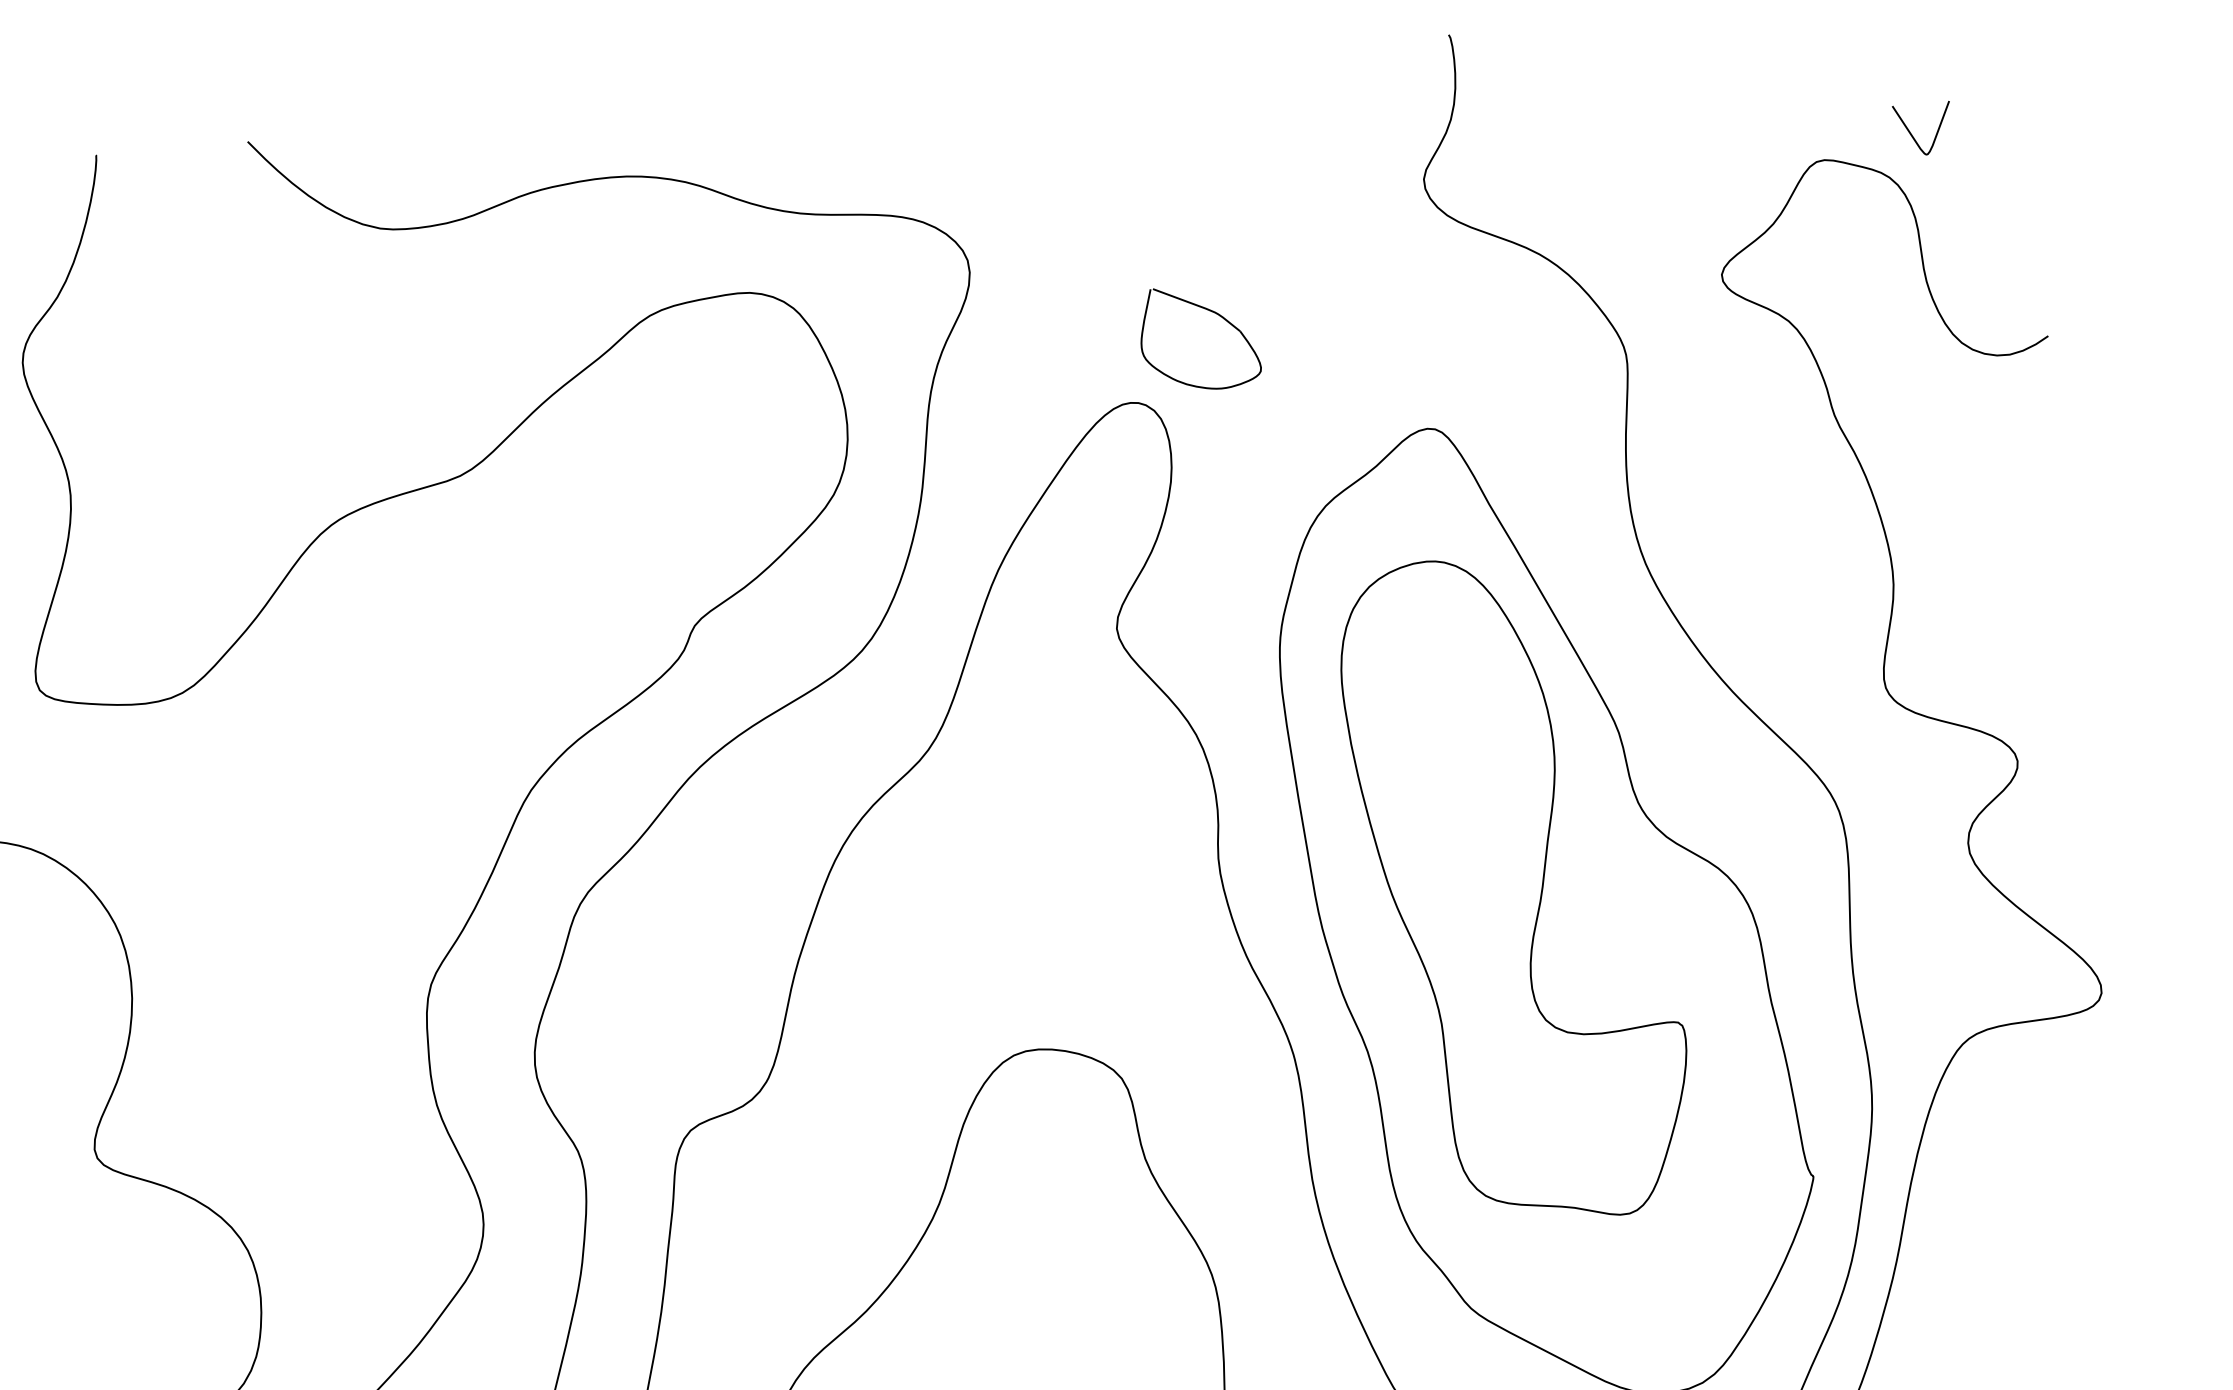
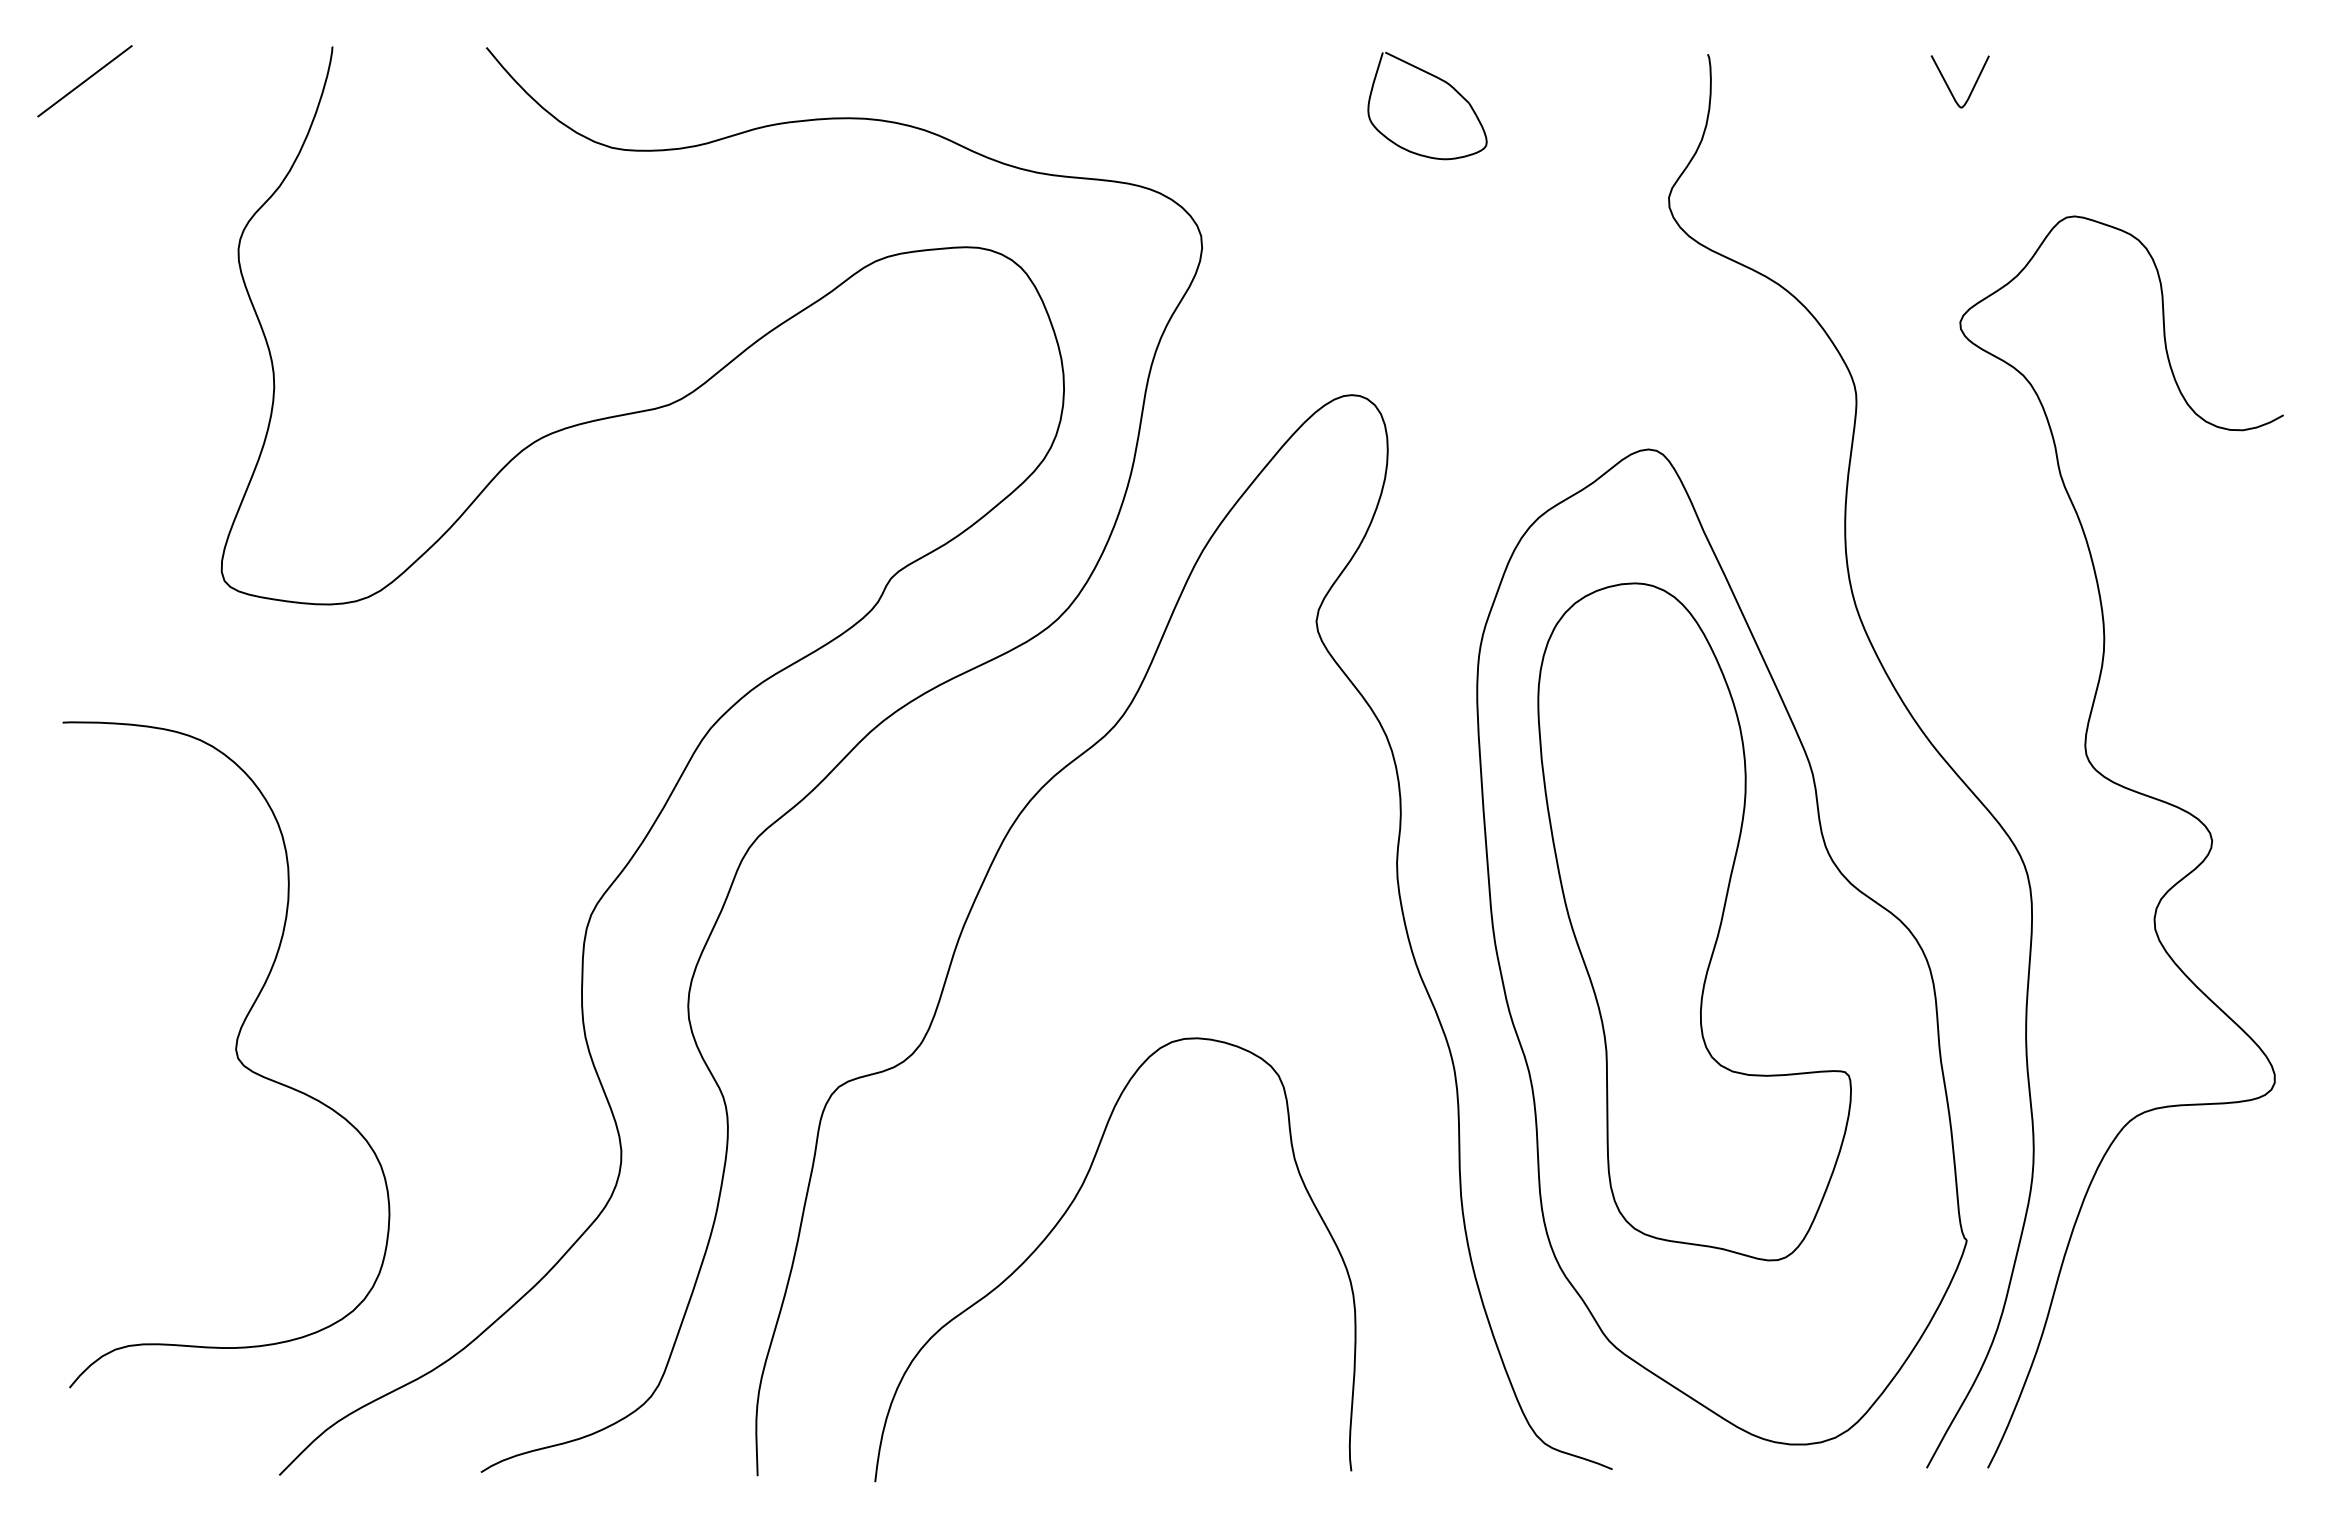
curve: (1913, 135) -> (1949, 87), moved
part: (1209, 311) -> (1440, 80), moved

